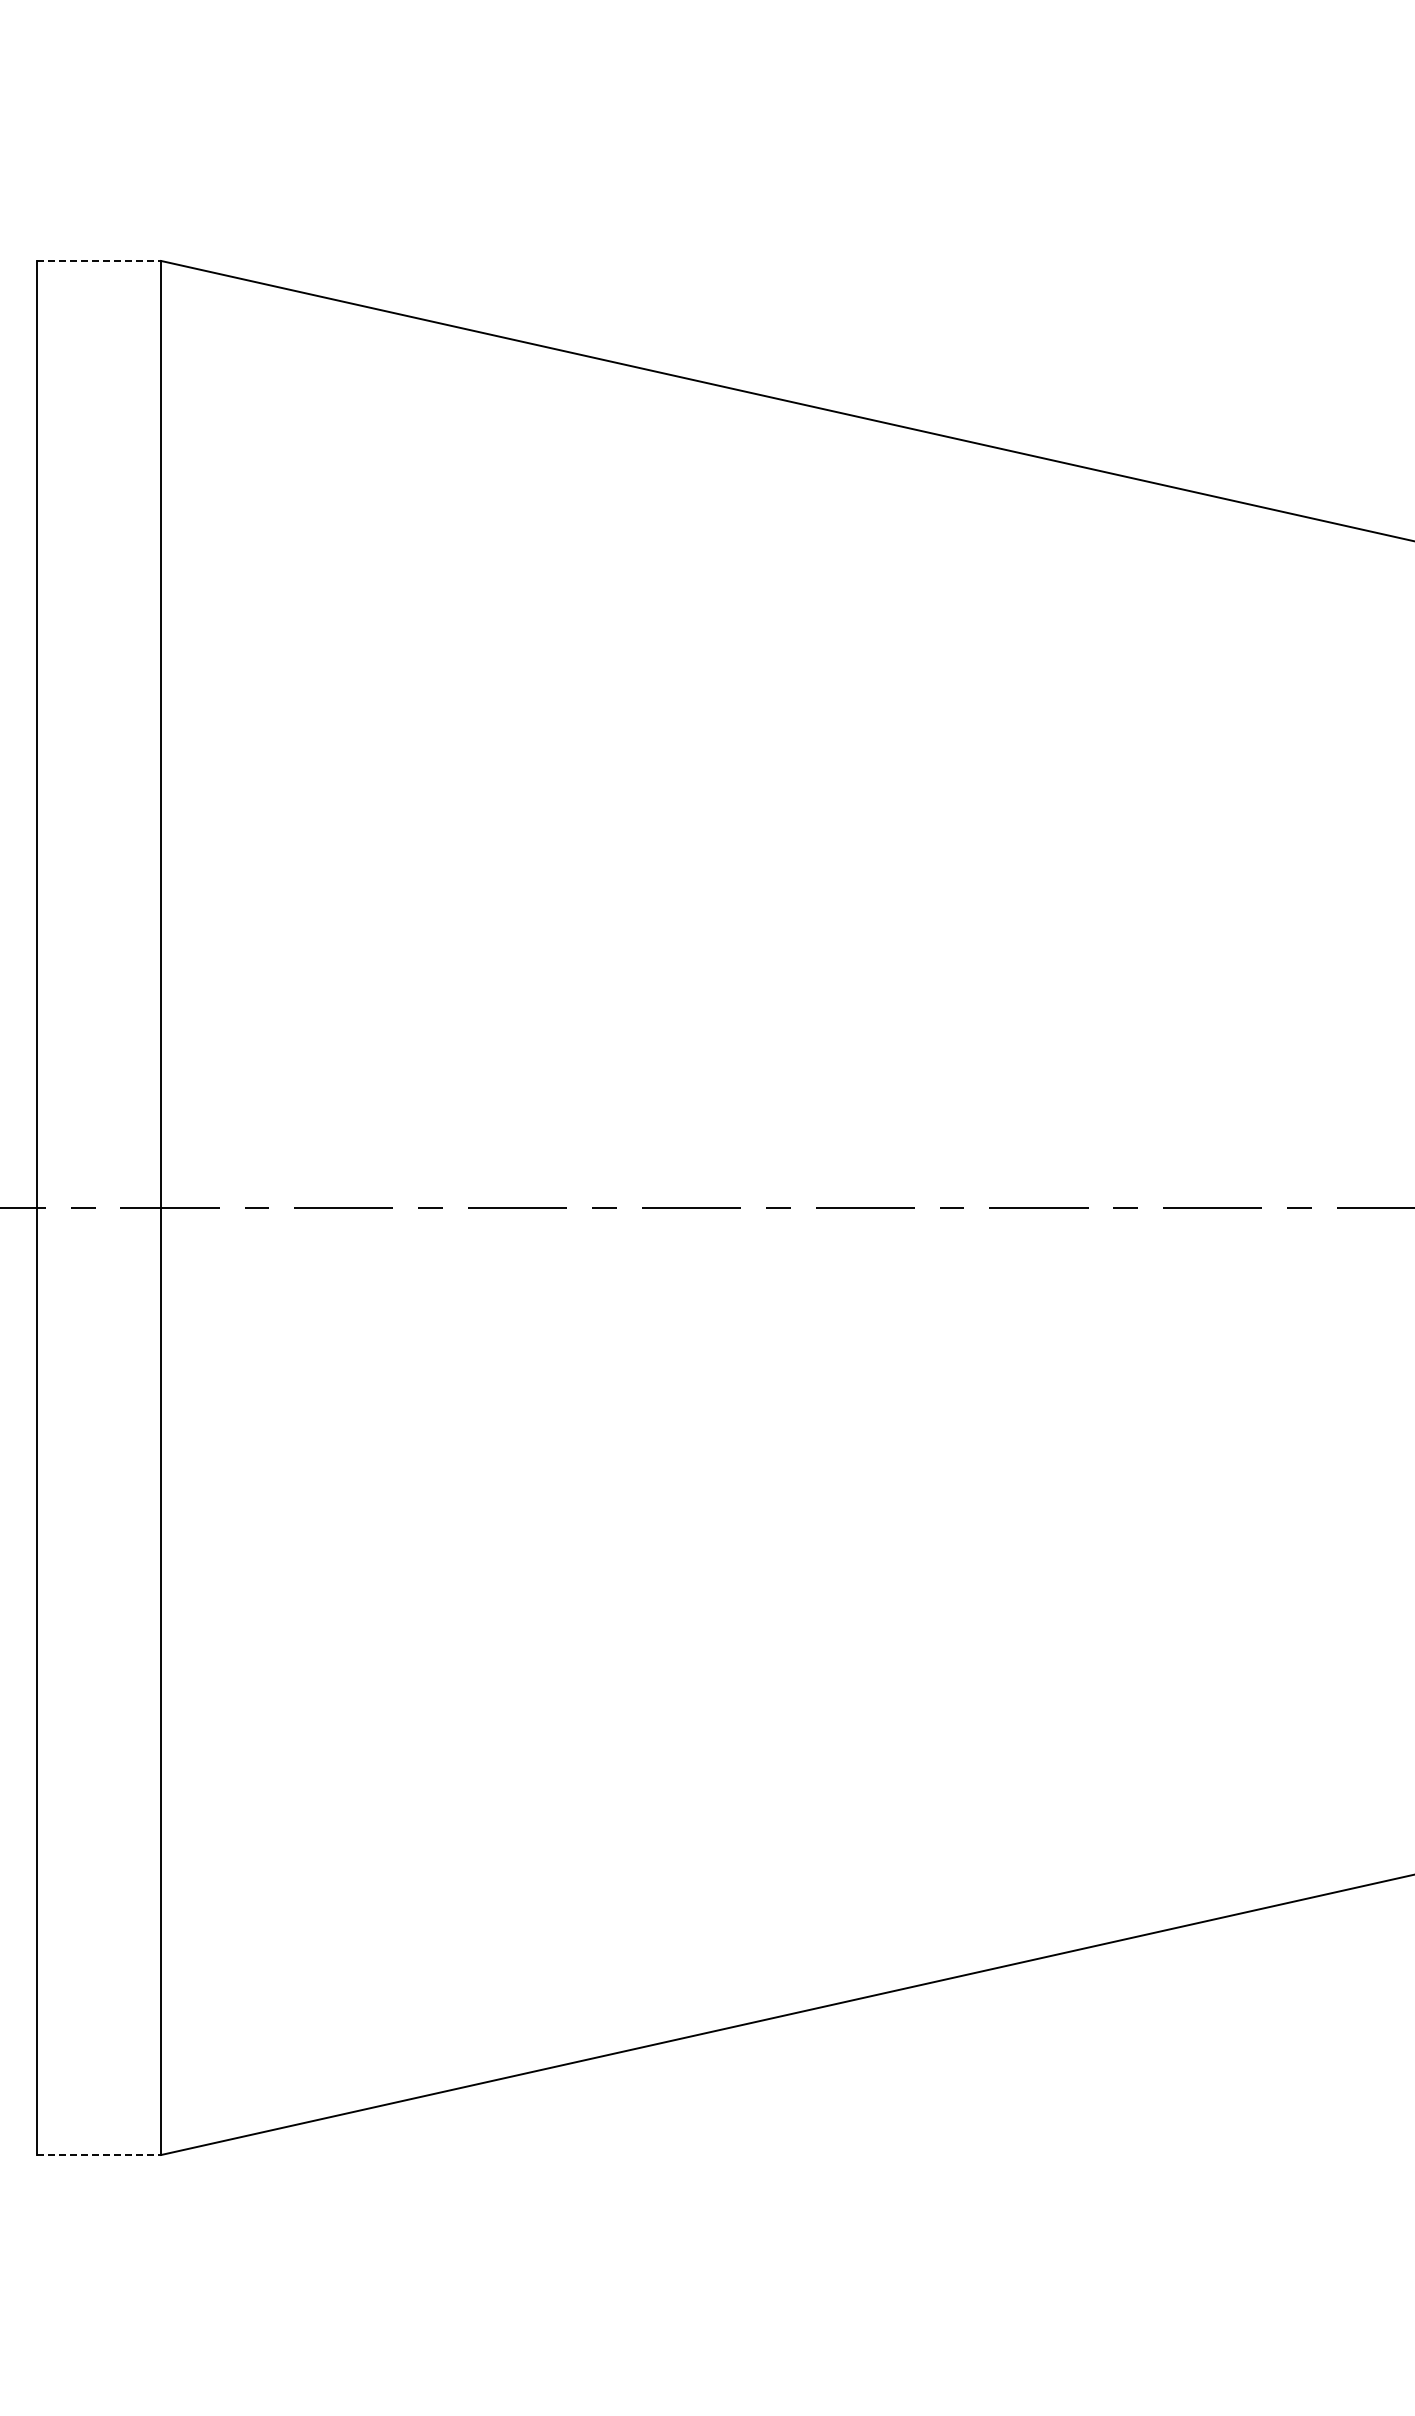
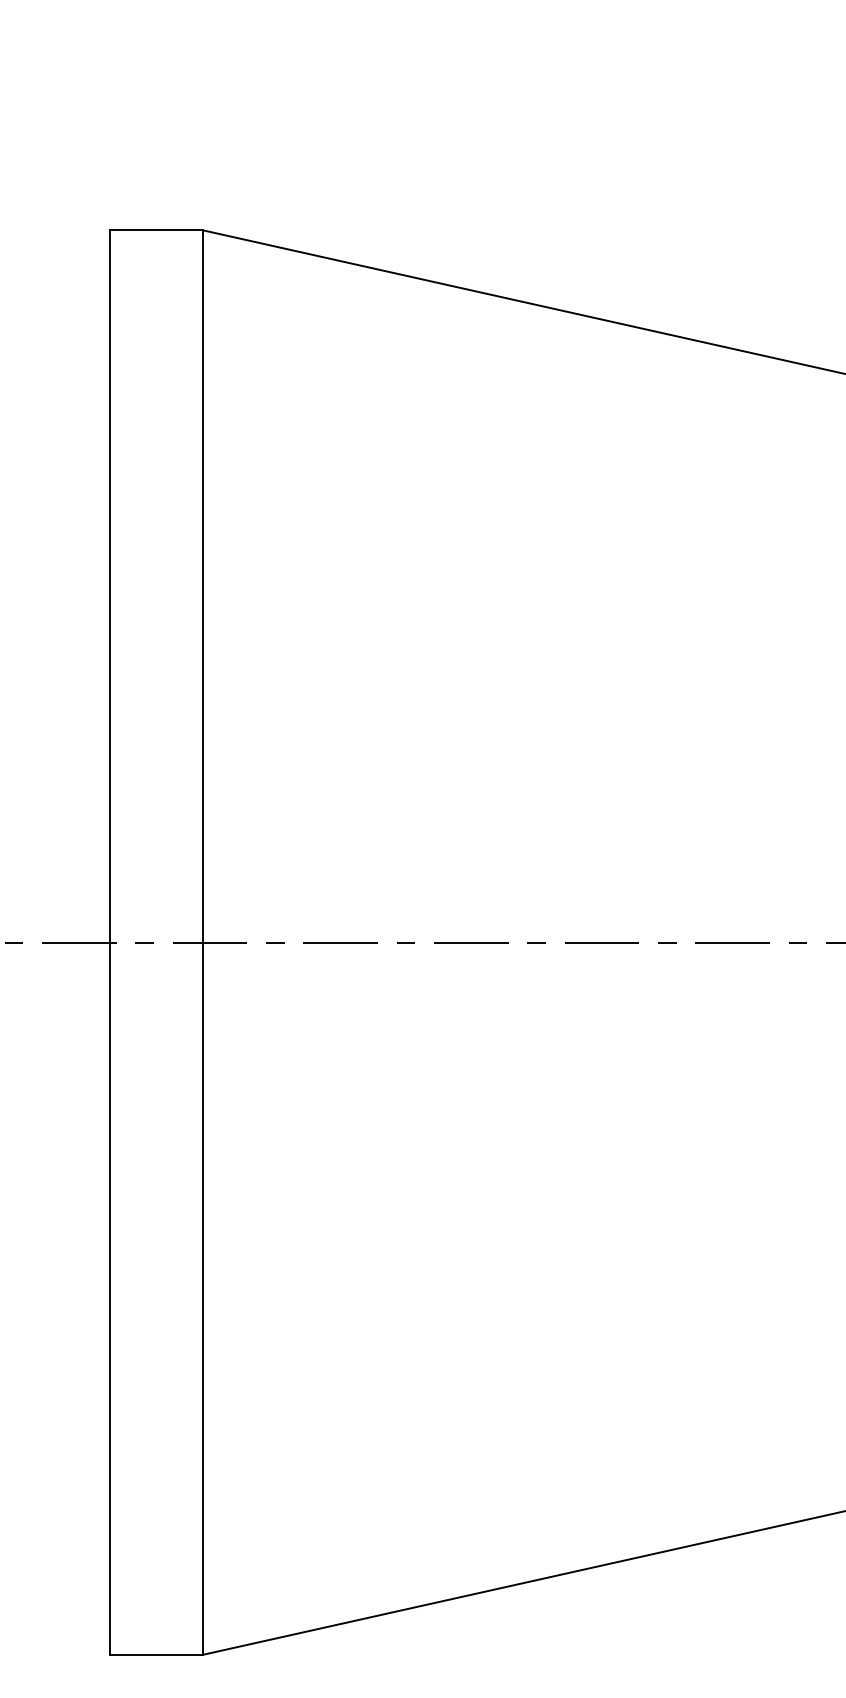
line: (99, 260) -> (156, 230), dashed -> solid
line: (99, 2155) -> (156, 1655), dashed -> solid

